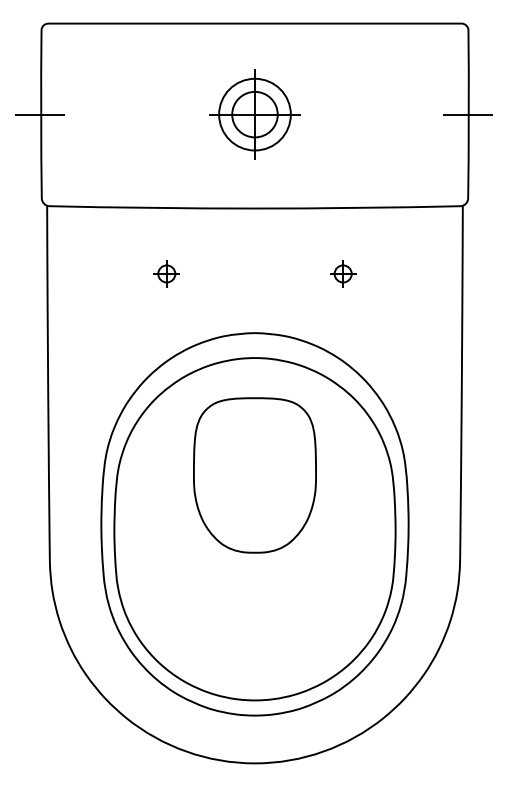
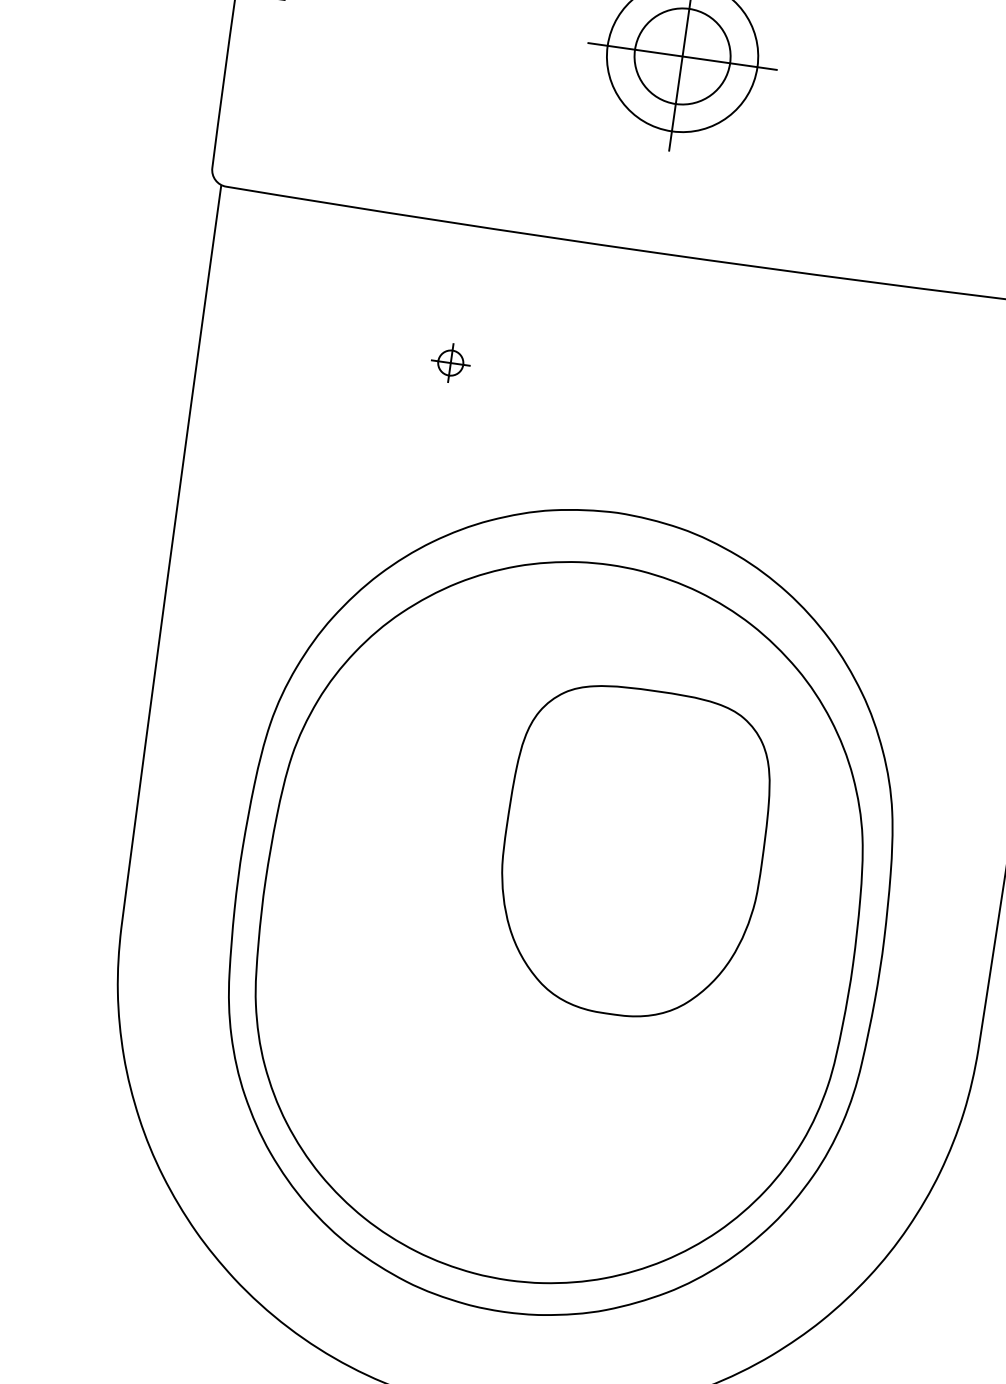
part: (166, 273) -> (450, 362), size x0.7
part: (343, 273) -> (820, 414), removed
part: (254, 475) -> (632, 852), moved

